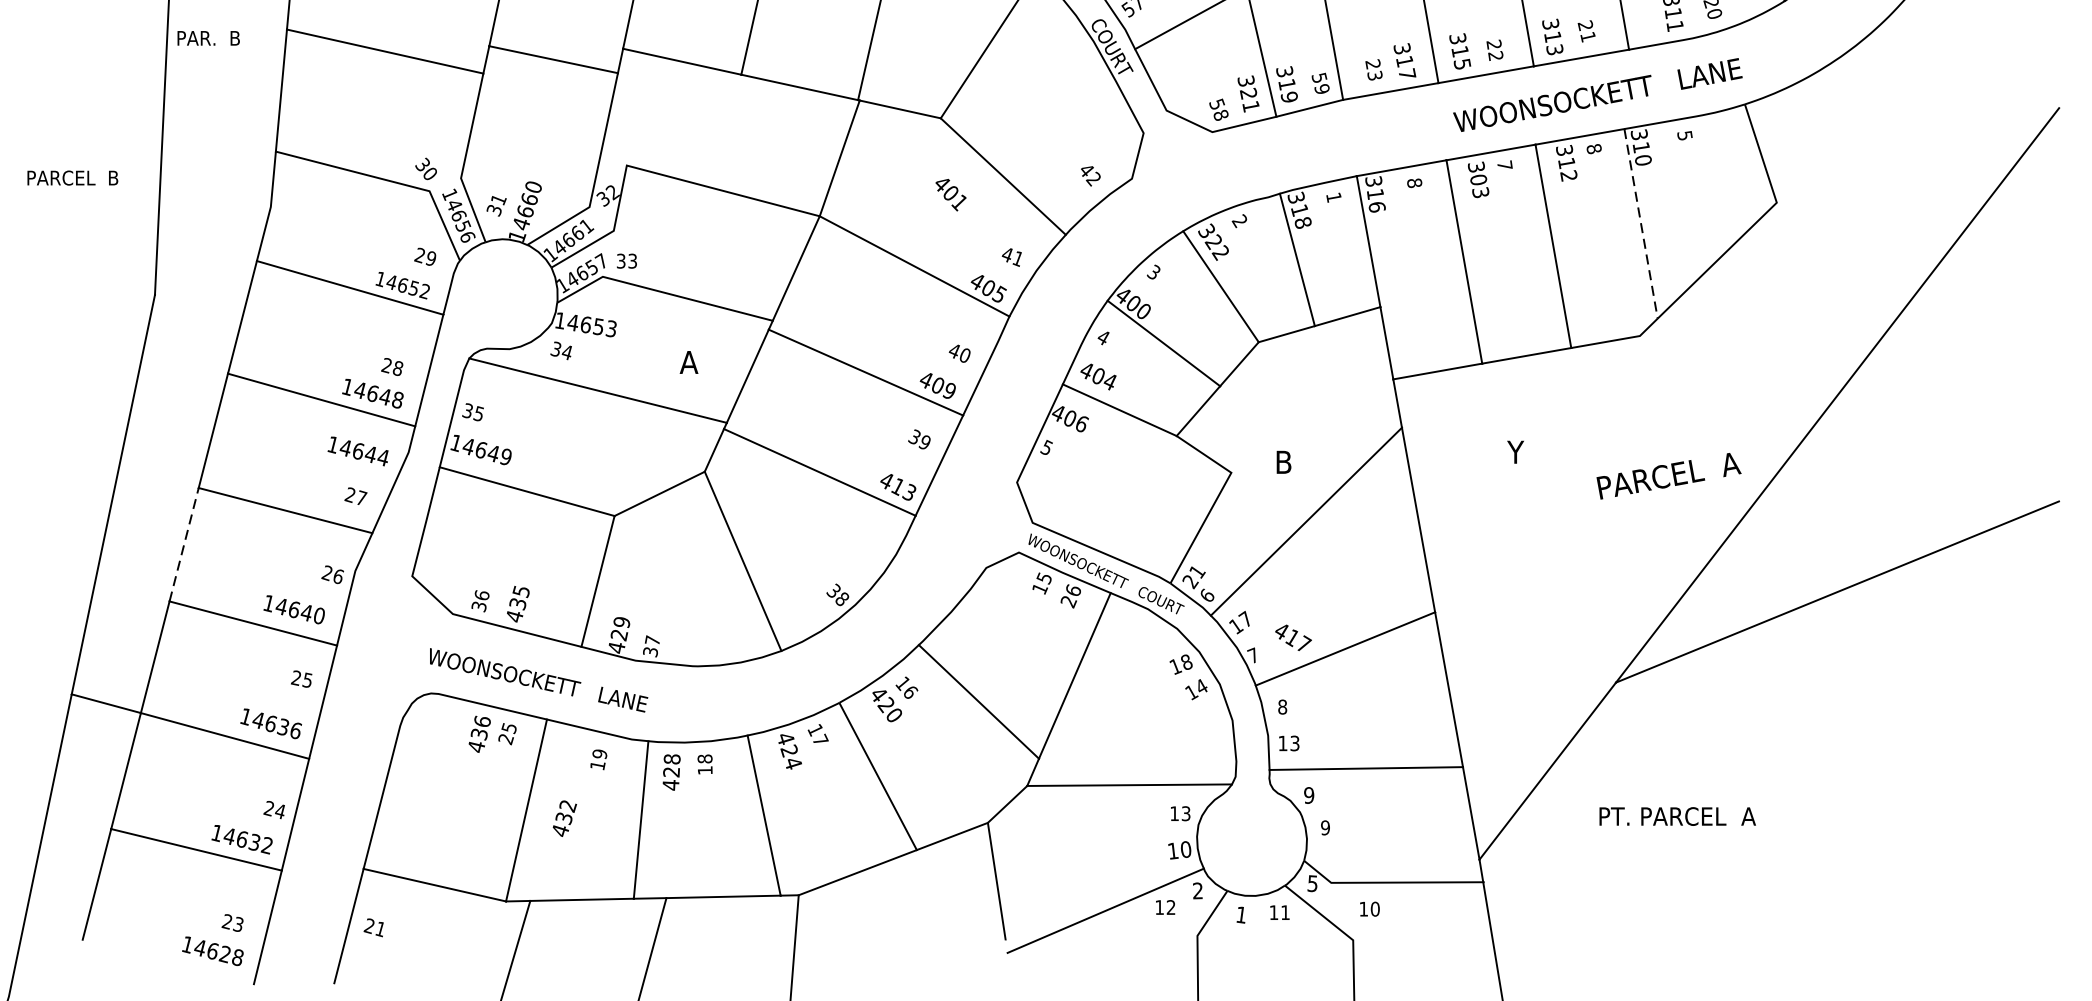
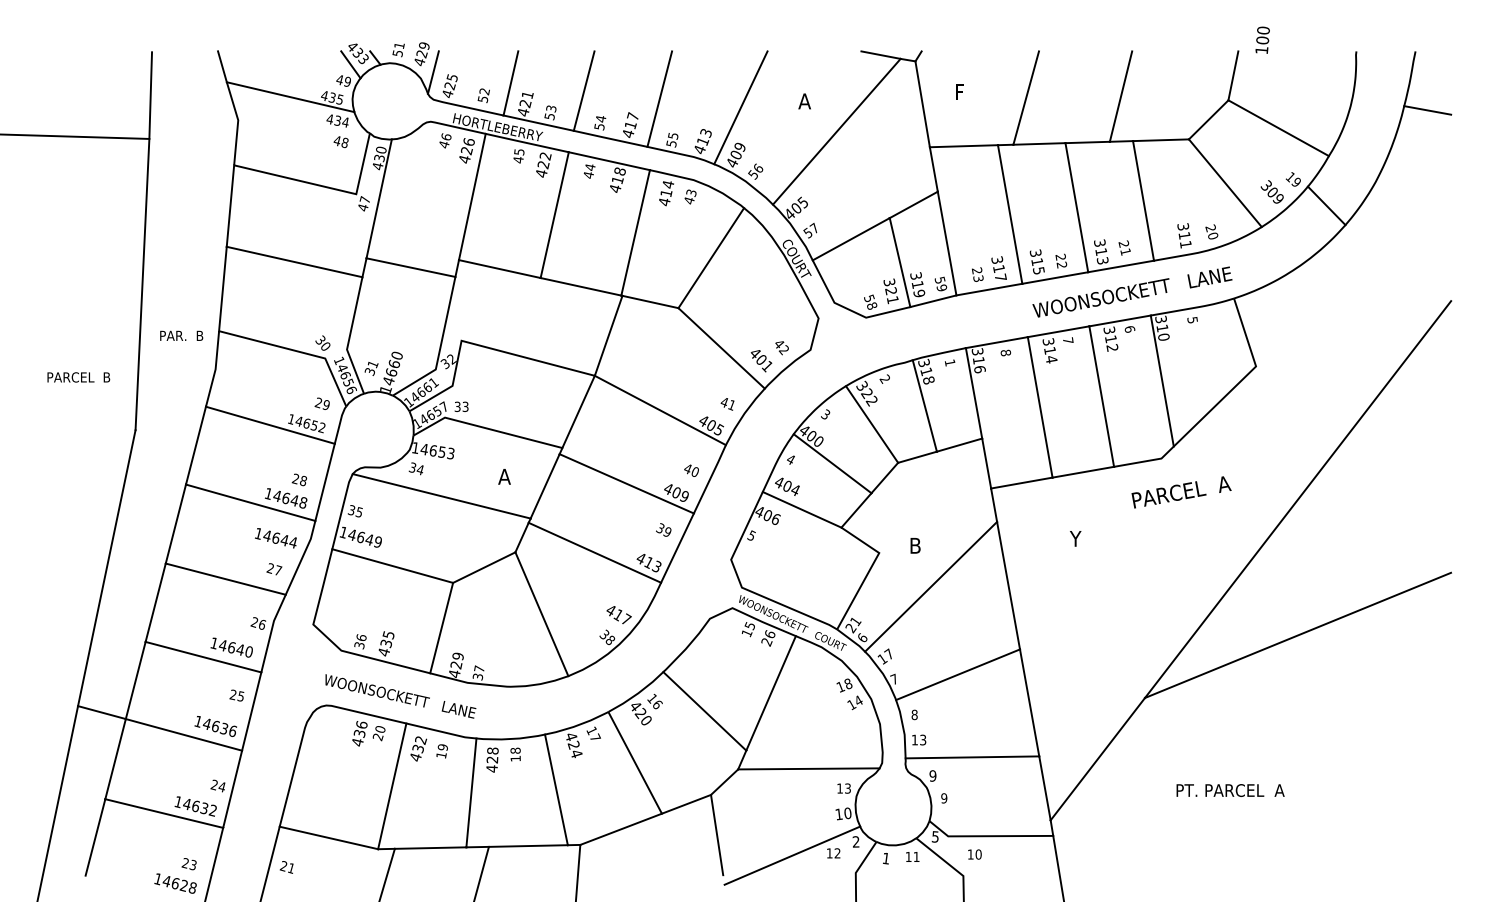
text: (208, 37) -> (181, 335), moved
text: (1593, 149) -> (1129, 329), 8 -> 6
text: (72, 178) -> (78, 377), moved
text: (1479, 186) -> (1050, 355), 303 -> 314
text: (950, 195) -> (761, 361), moved
line: (1641, 224) -> (1162, 381), dashed -> solid
text: (1668, 476) -> (1181, 492), moved
line: (183, 544) -> (155, 602), dashed -> solid
text: (1292, 637) -> (618, 614), moved
text: (508, 728) -> (379, 729), 25 -> 20
text: (1677, 816) -> (1230, 790), moved
text: (564, 817) -> (418, 748), moved

